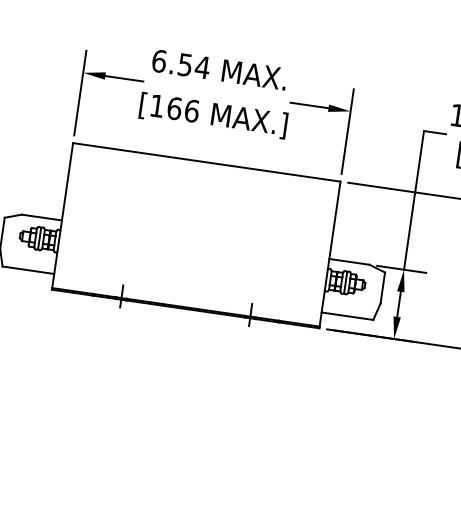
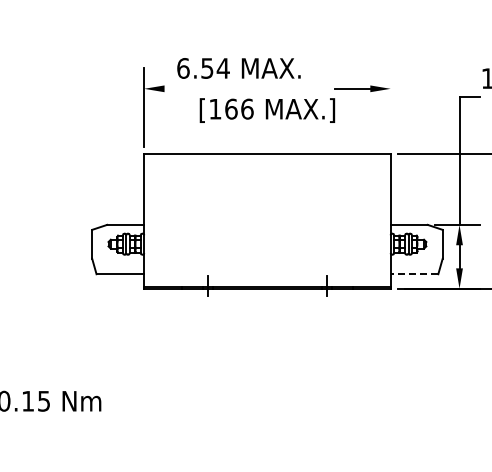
text: (219, 69) -> (238, 68), moved
line: (123, 78) -> (181, 88), removed
line: (347, 131) -> (390, 107), removed
line: (347, 316) -> (414, 274), solid -> dashed

